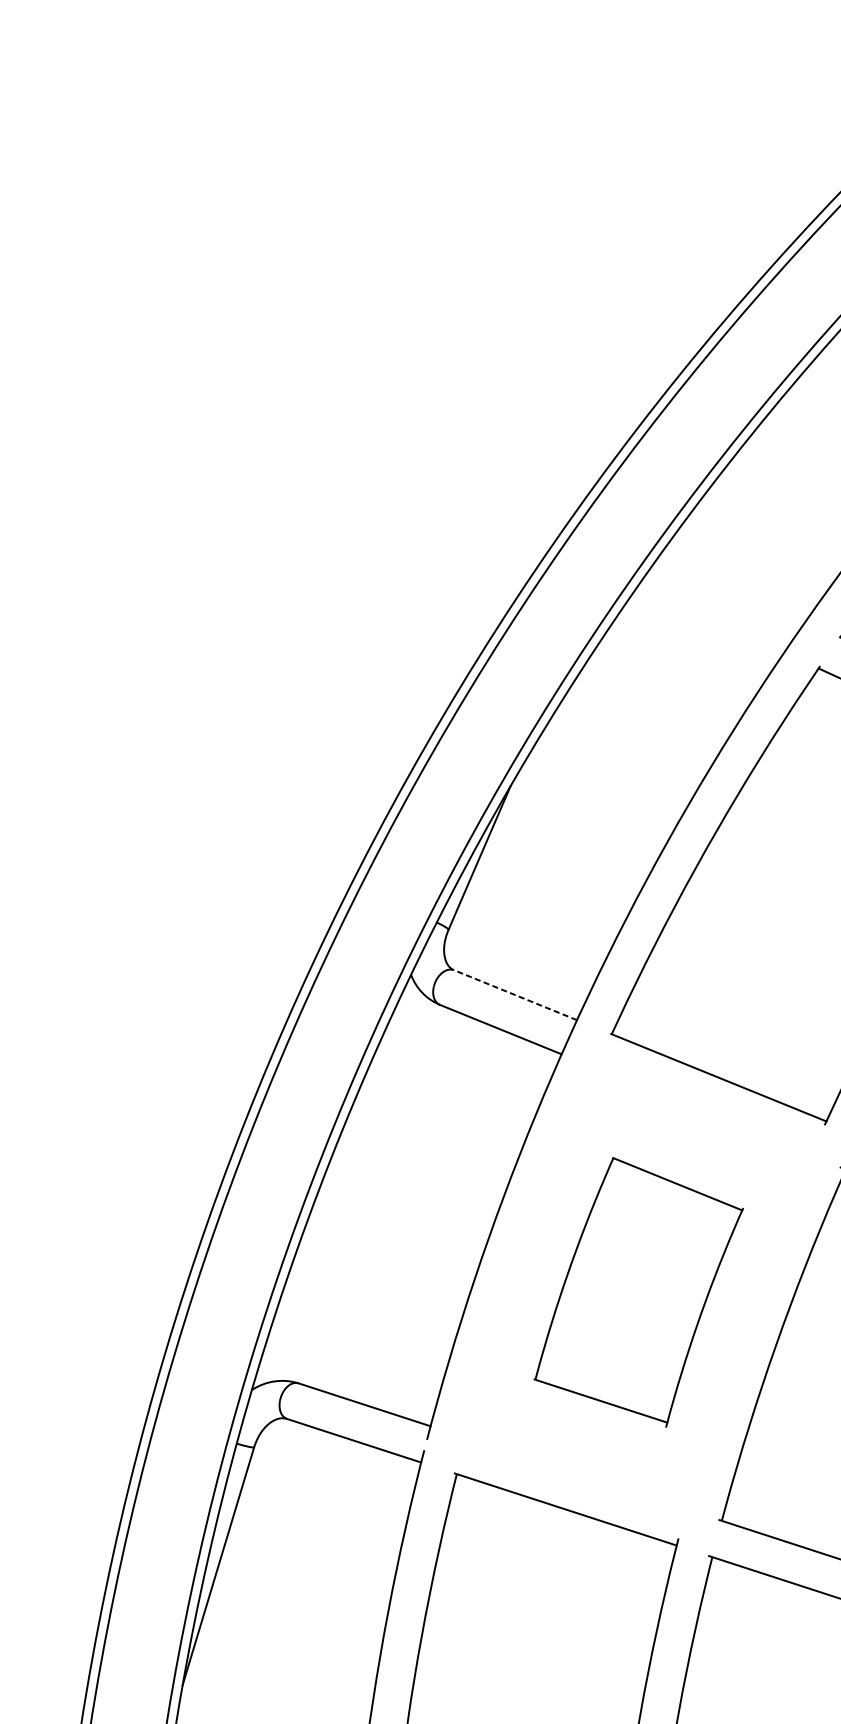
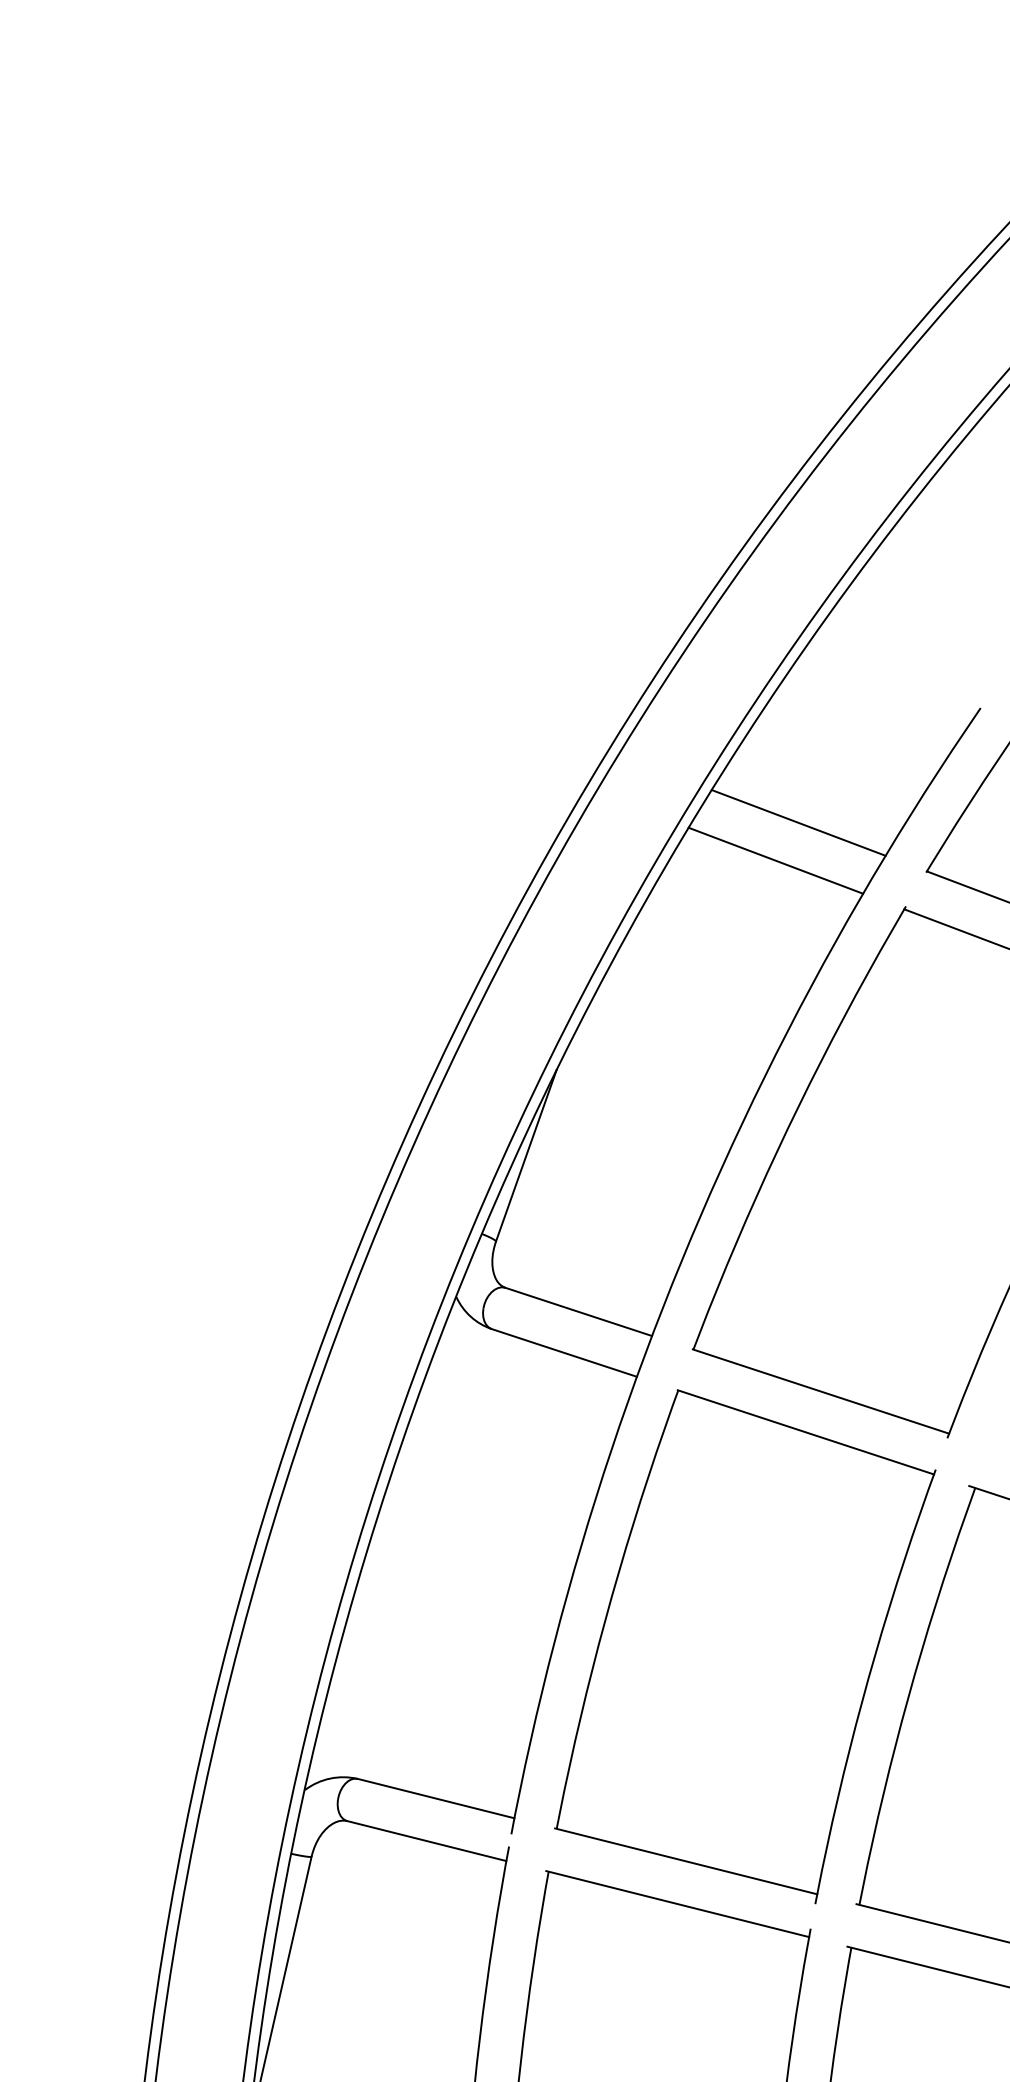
line: (732, 587) -> (798, 822), added
line: (710, 618) -> (775, 860), added
line: (515, 994) -> (578, 1311), dashed -> solid
part: (639, 1292) -> (745, 1646), size x1.67

